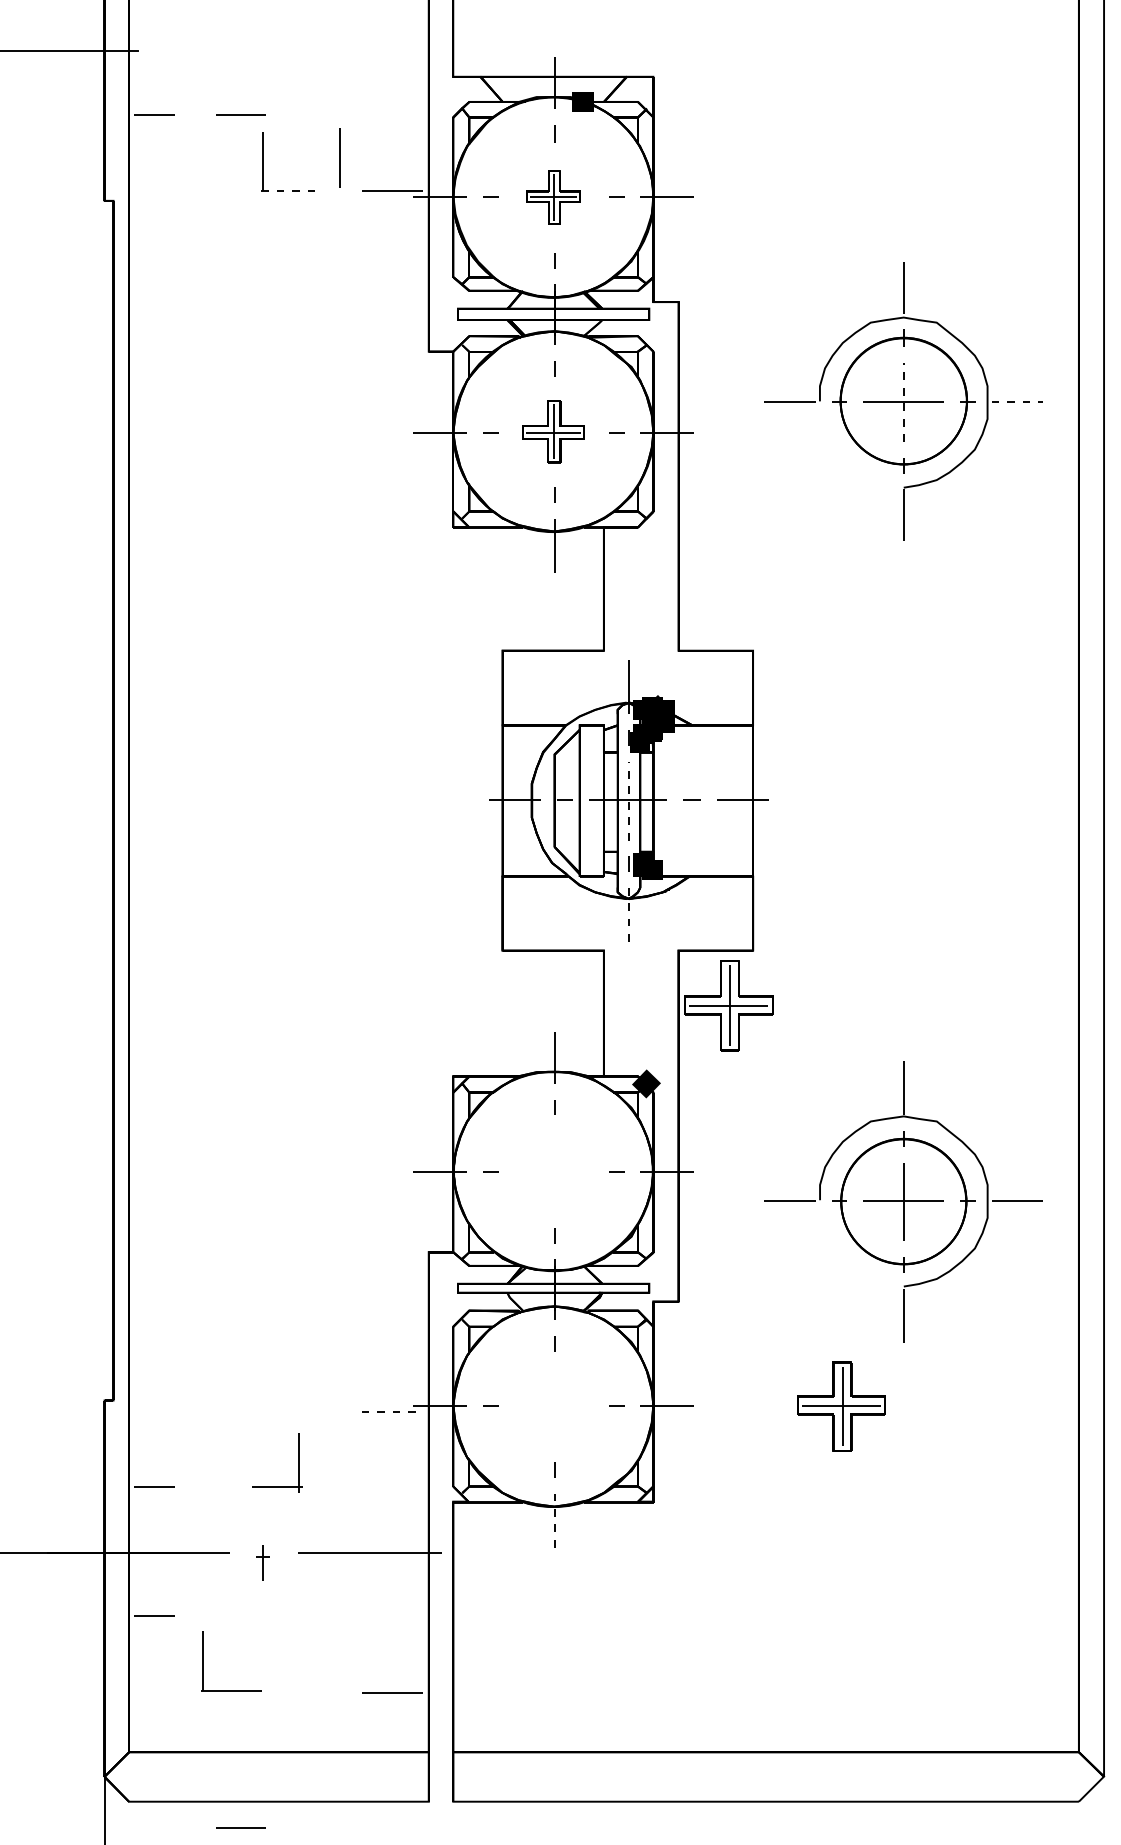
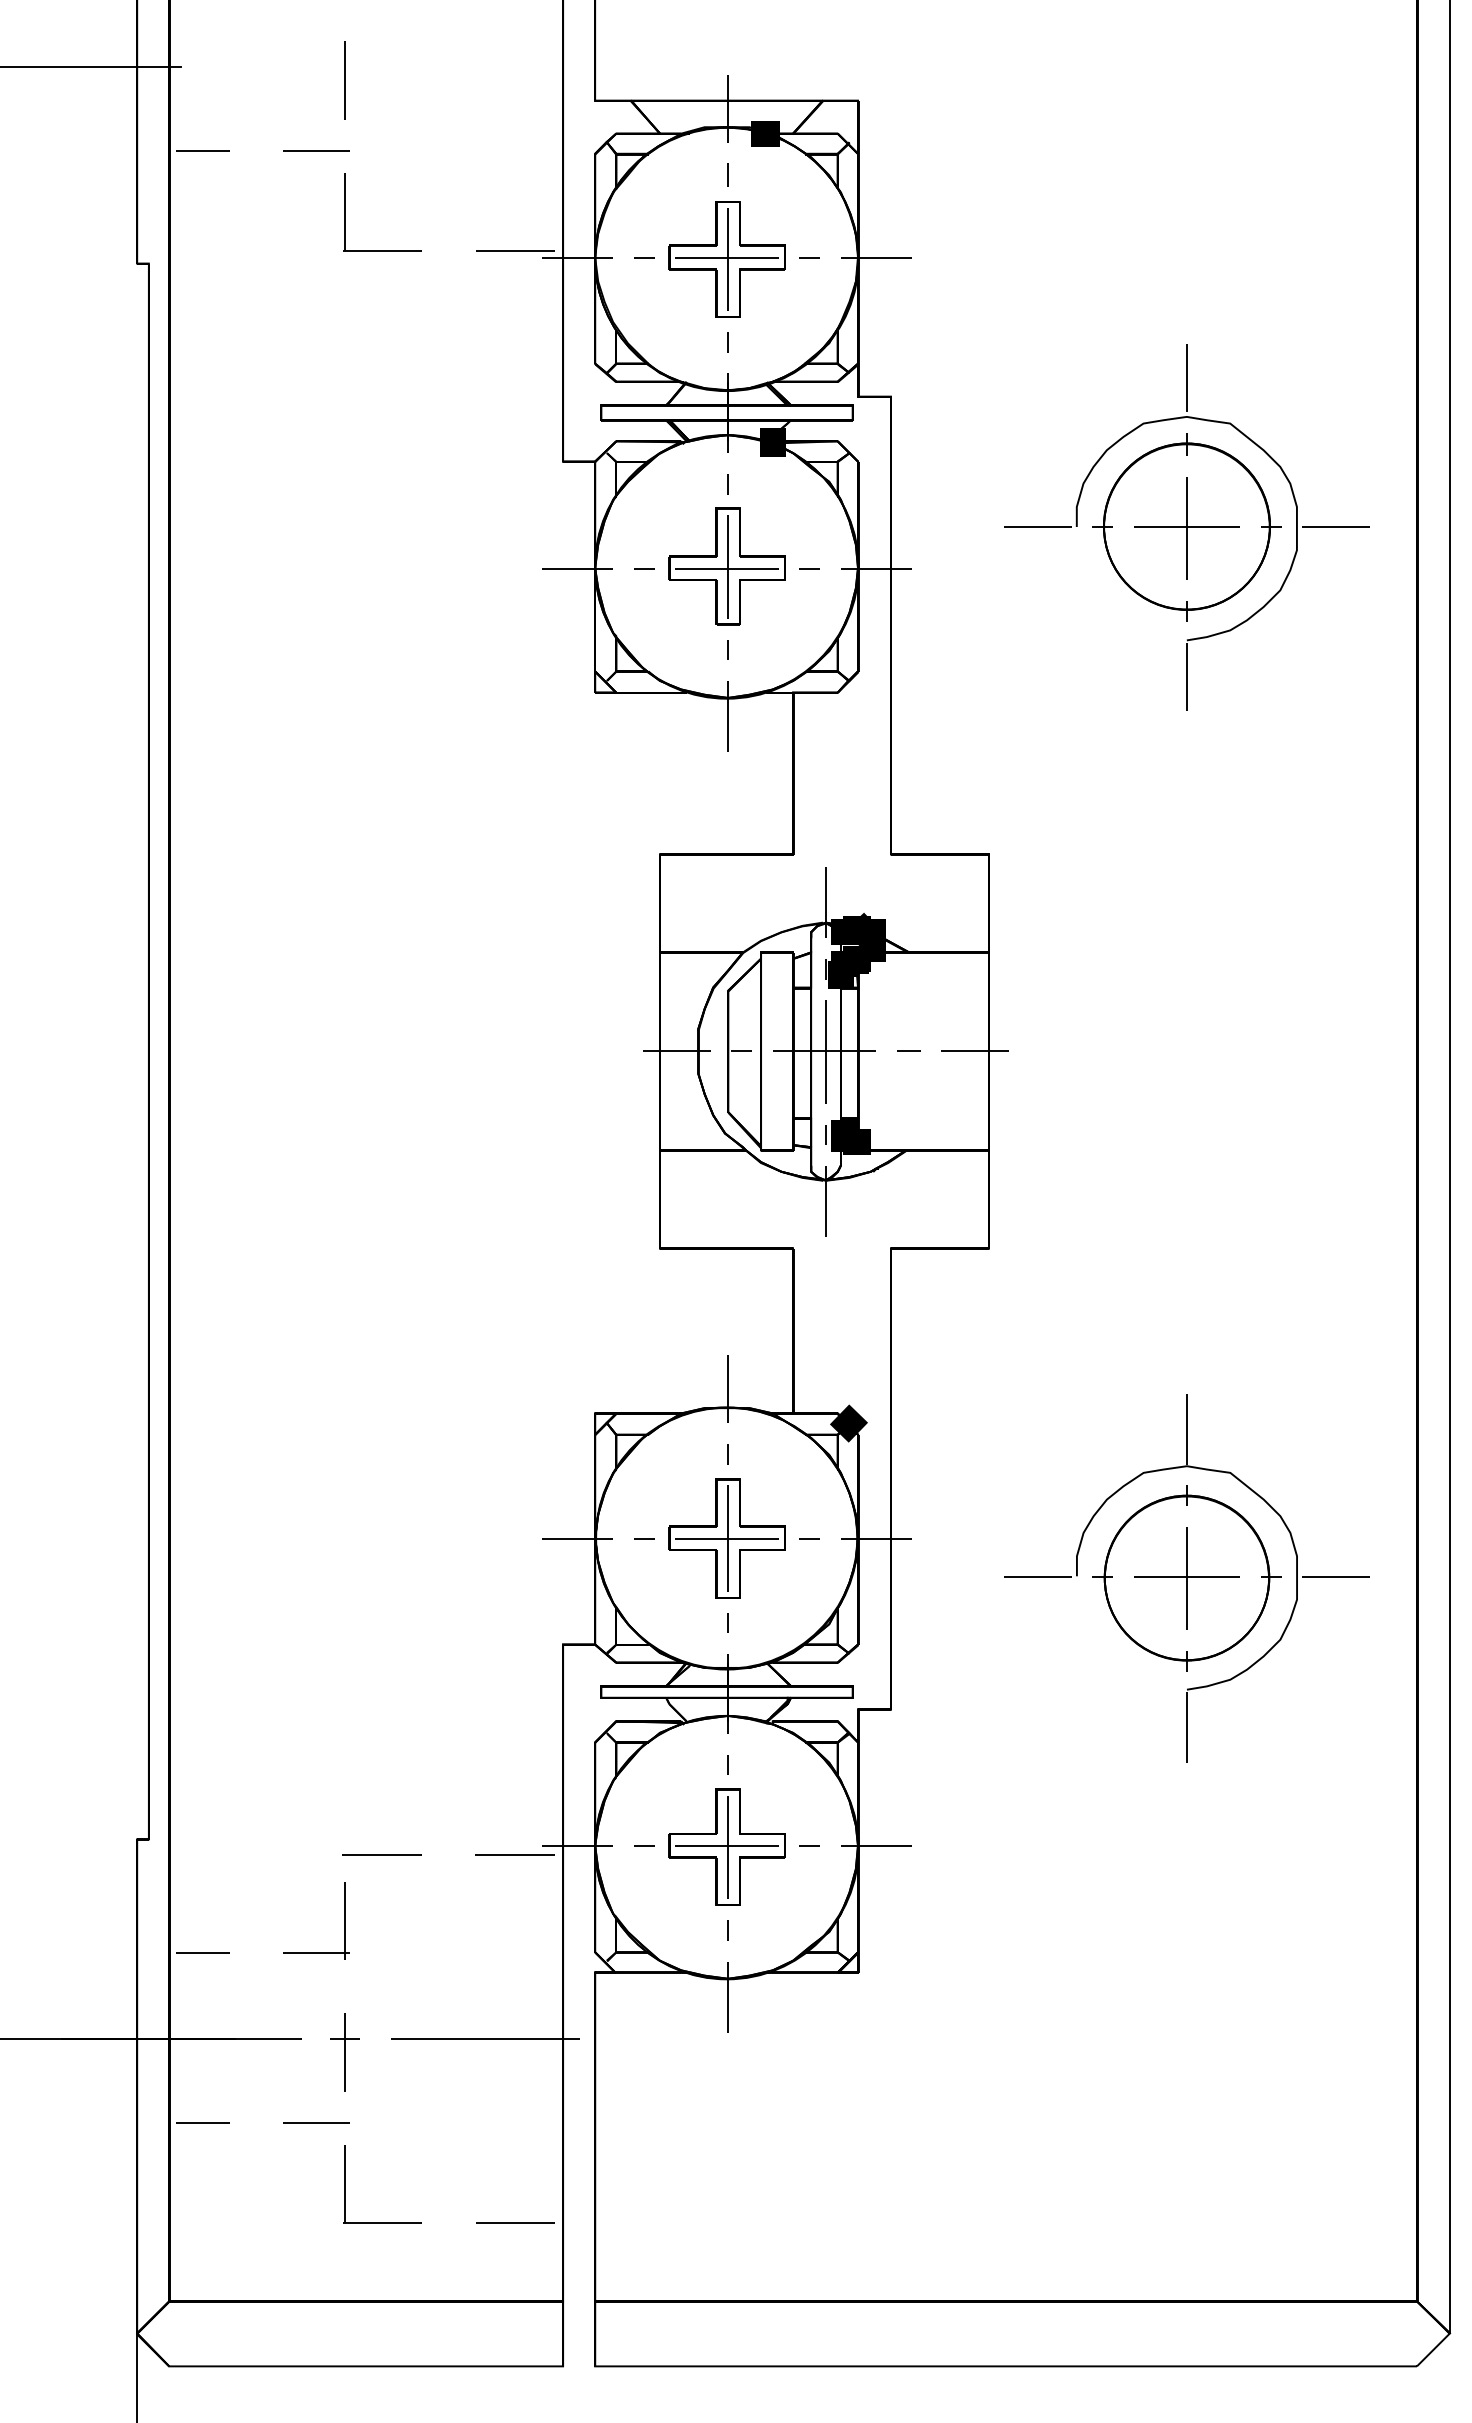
line: (339, 158) -> (344, 80), moved
line: (291, 191) -> (382, 251), dashed -> solid
part: (553, 197) -> (726, 259), size x1.67
fill: (588, 337) -> (772, 442), added
line: (1017, 401) -> (1336, 527), dashed -> solid
line: (903, 402) -> (1186, 528), dashed -> solid
part: (553, 431) -> (726, 566), size x1.43
line: (629, 801) -> (826, 1052), dashed -> solid
line: (629, 914) -> (826, 1201), dashed -> solid
part: (728, 1005) -> (726, 1538), moved
part: (841, 1405) -> (726, 1846), moved
line: (290, 1412) -> (381, 1854), added
line: (391, 1412) -> (514, 1855), dashed -> solid
part: (298, 1462) -> (344, 1920), moved
line: (554, 1520) -> (728, 1996), dashed -> solid
part: (262, 1562) -> (344, 2052), size x1.67
part: (203, 1661) -> (345, 2184), moved
line: (241, 1827) -> (316, 2122), moved

